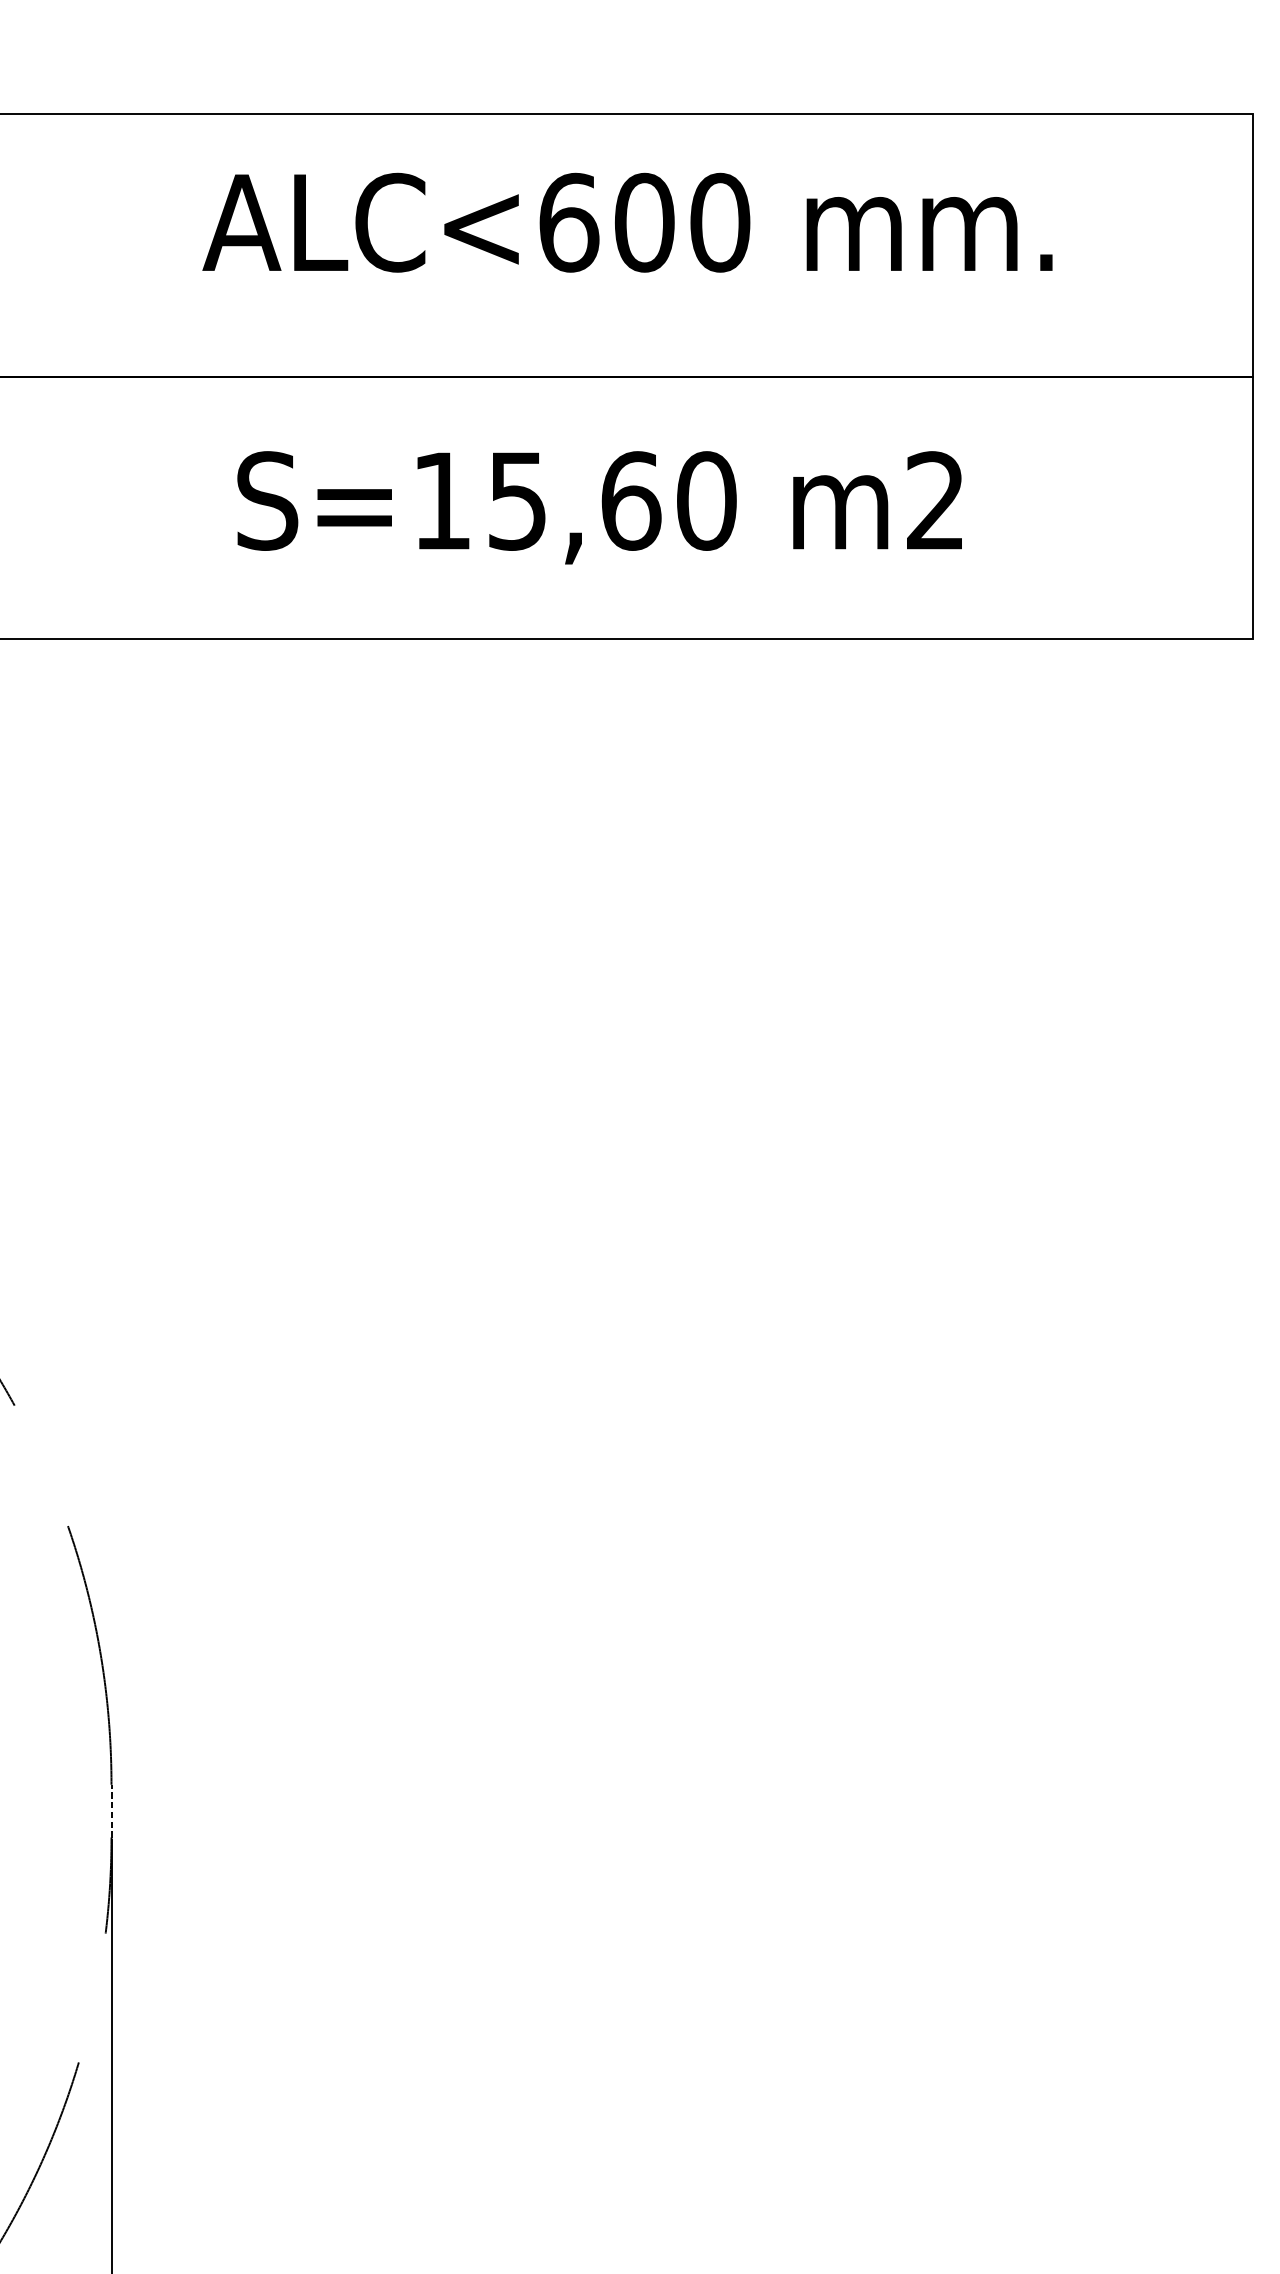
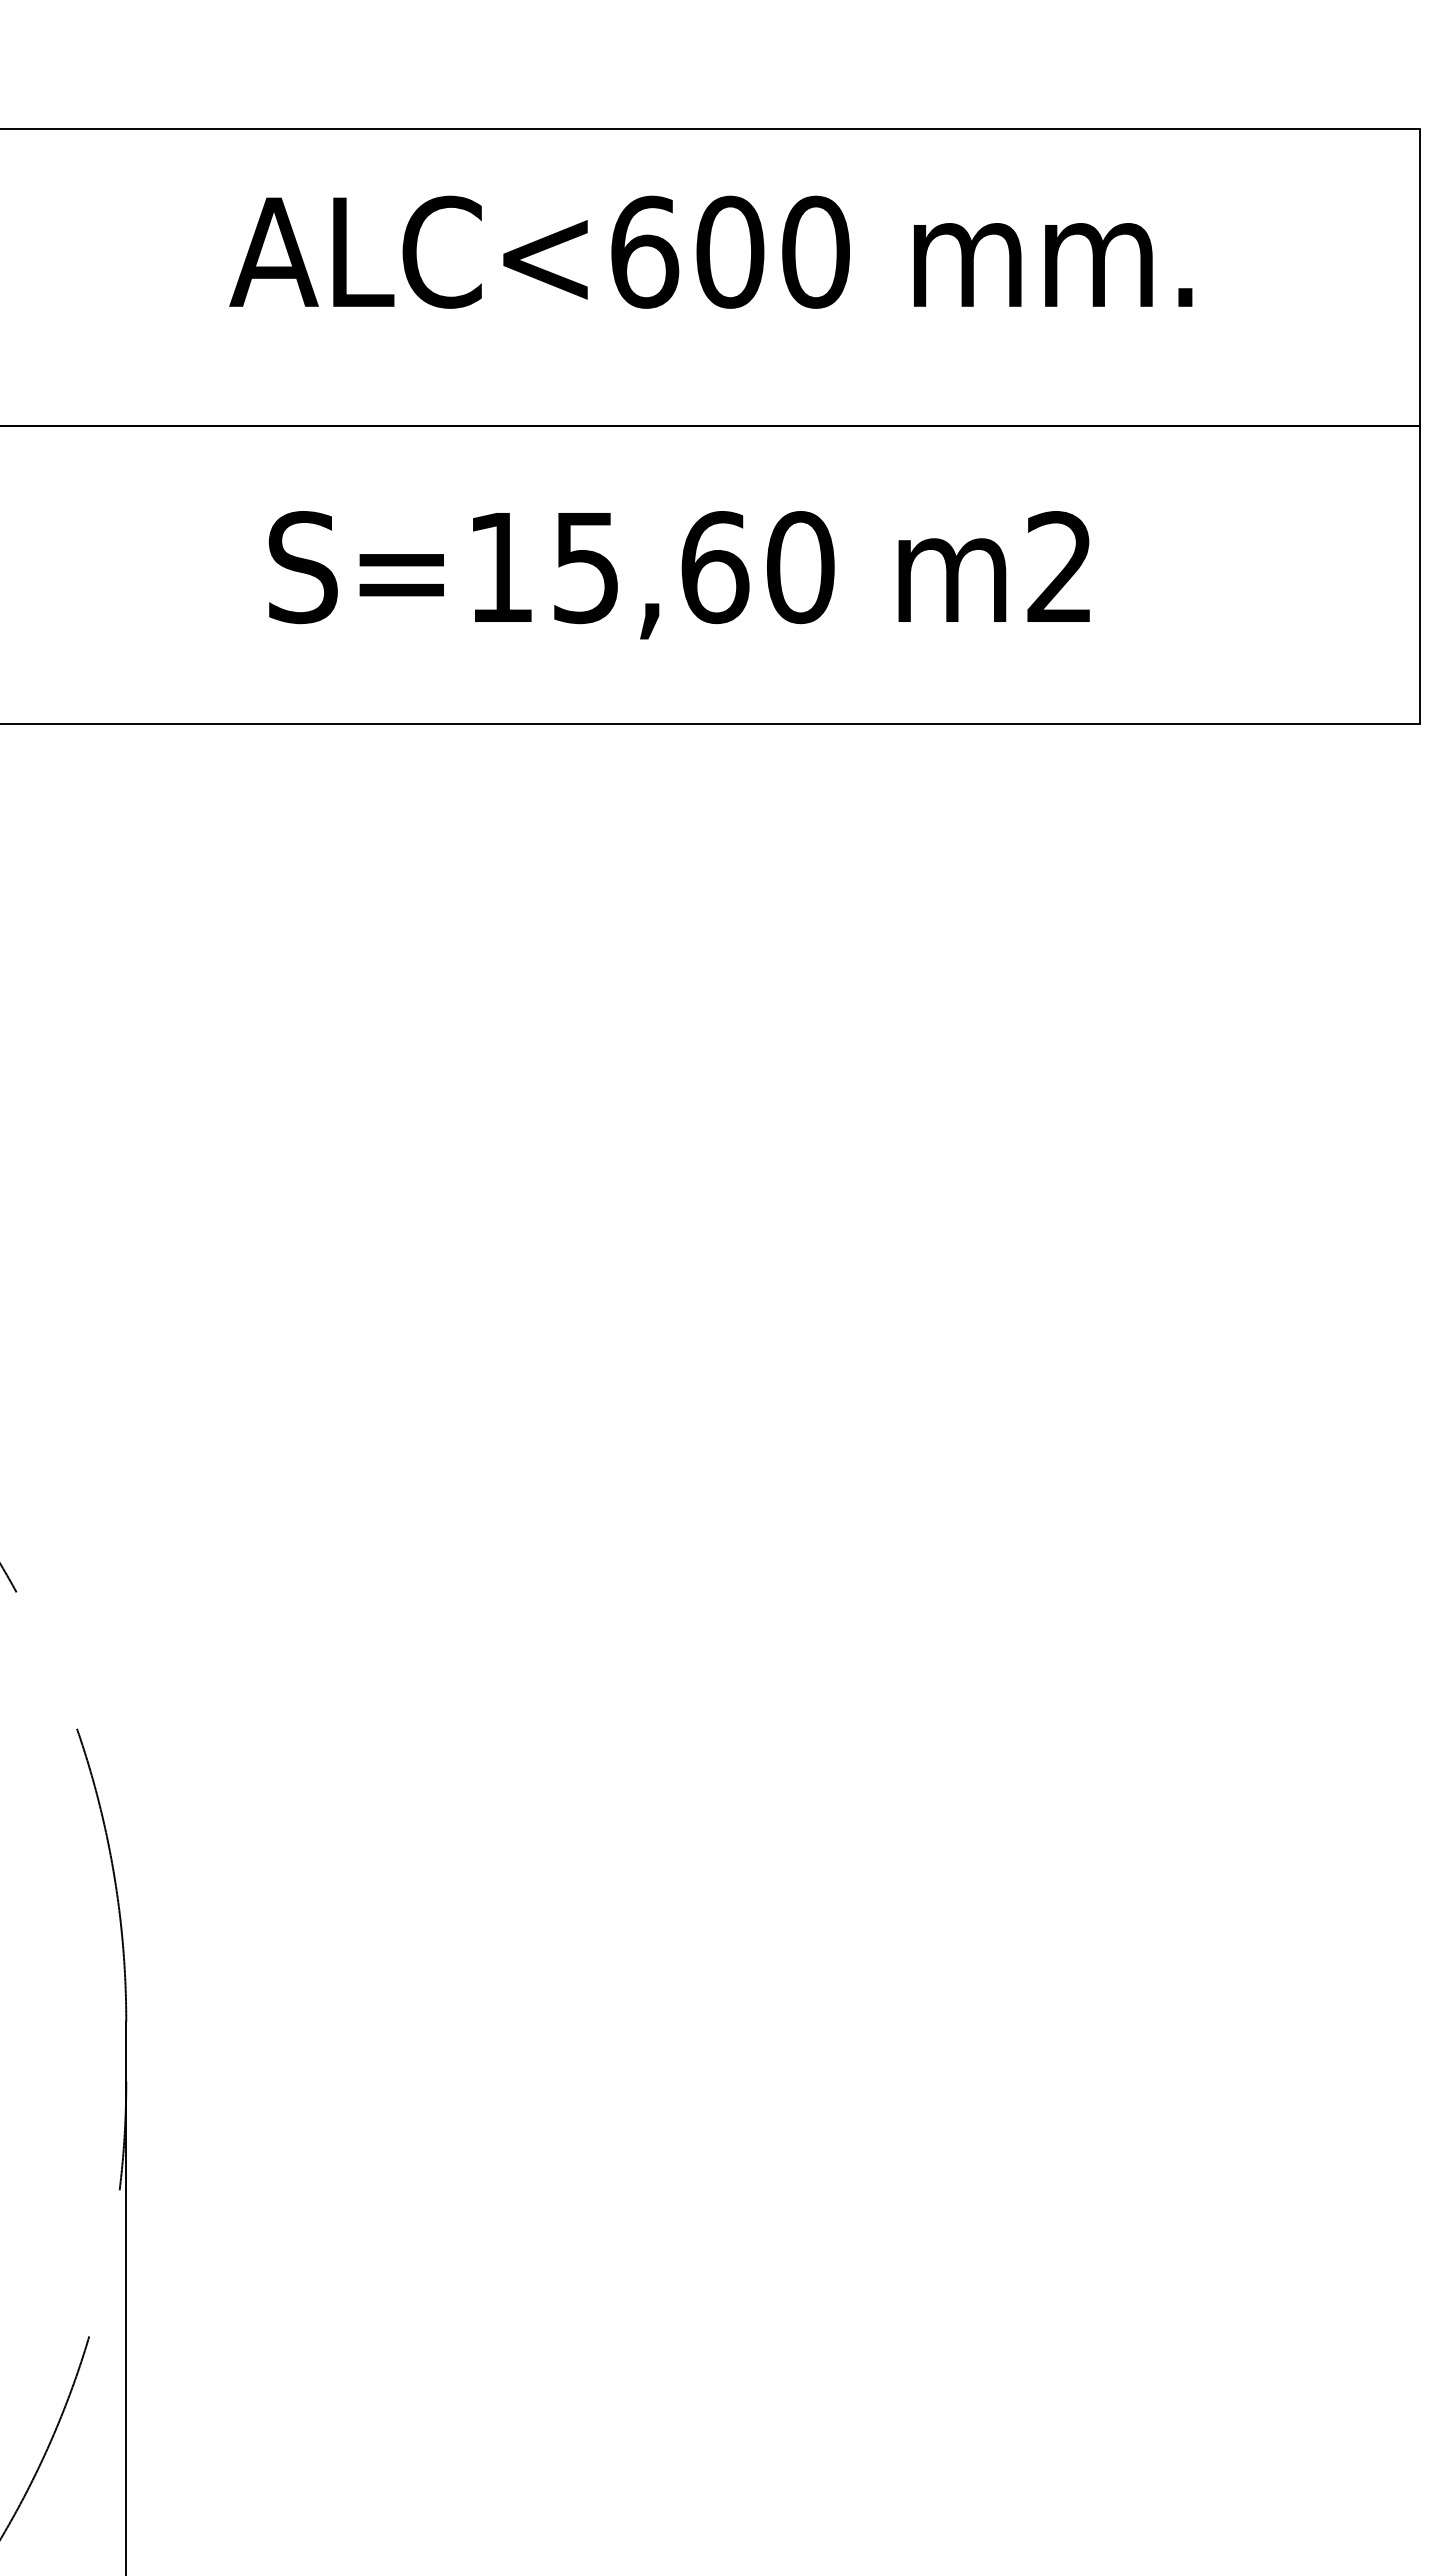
line: (111, 1810) -> (126, 2051), dashed -> solid

